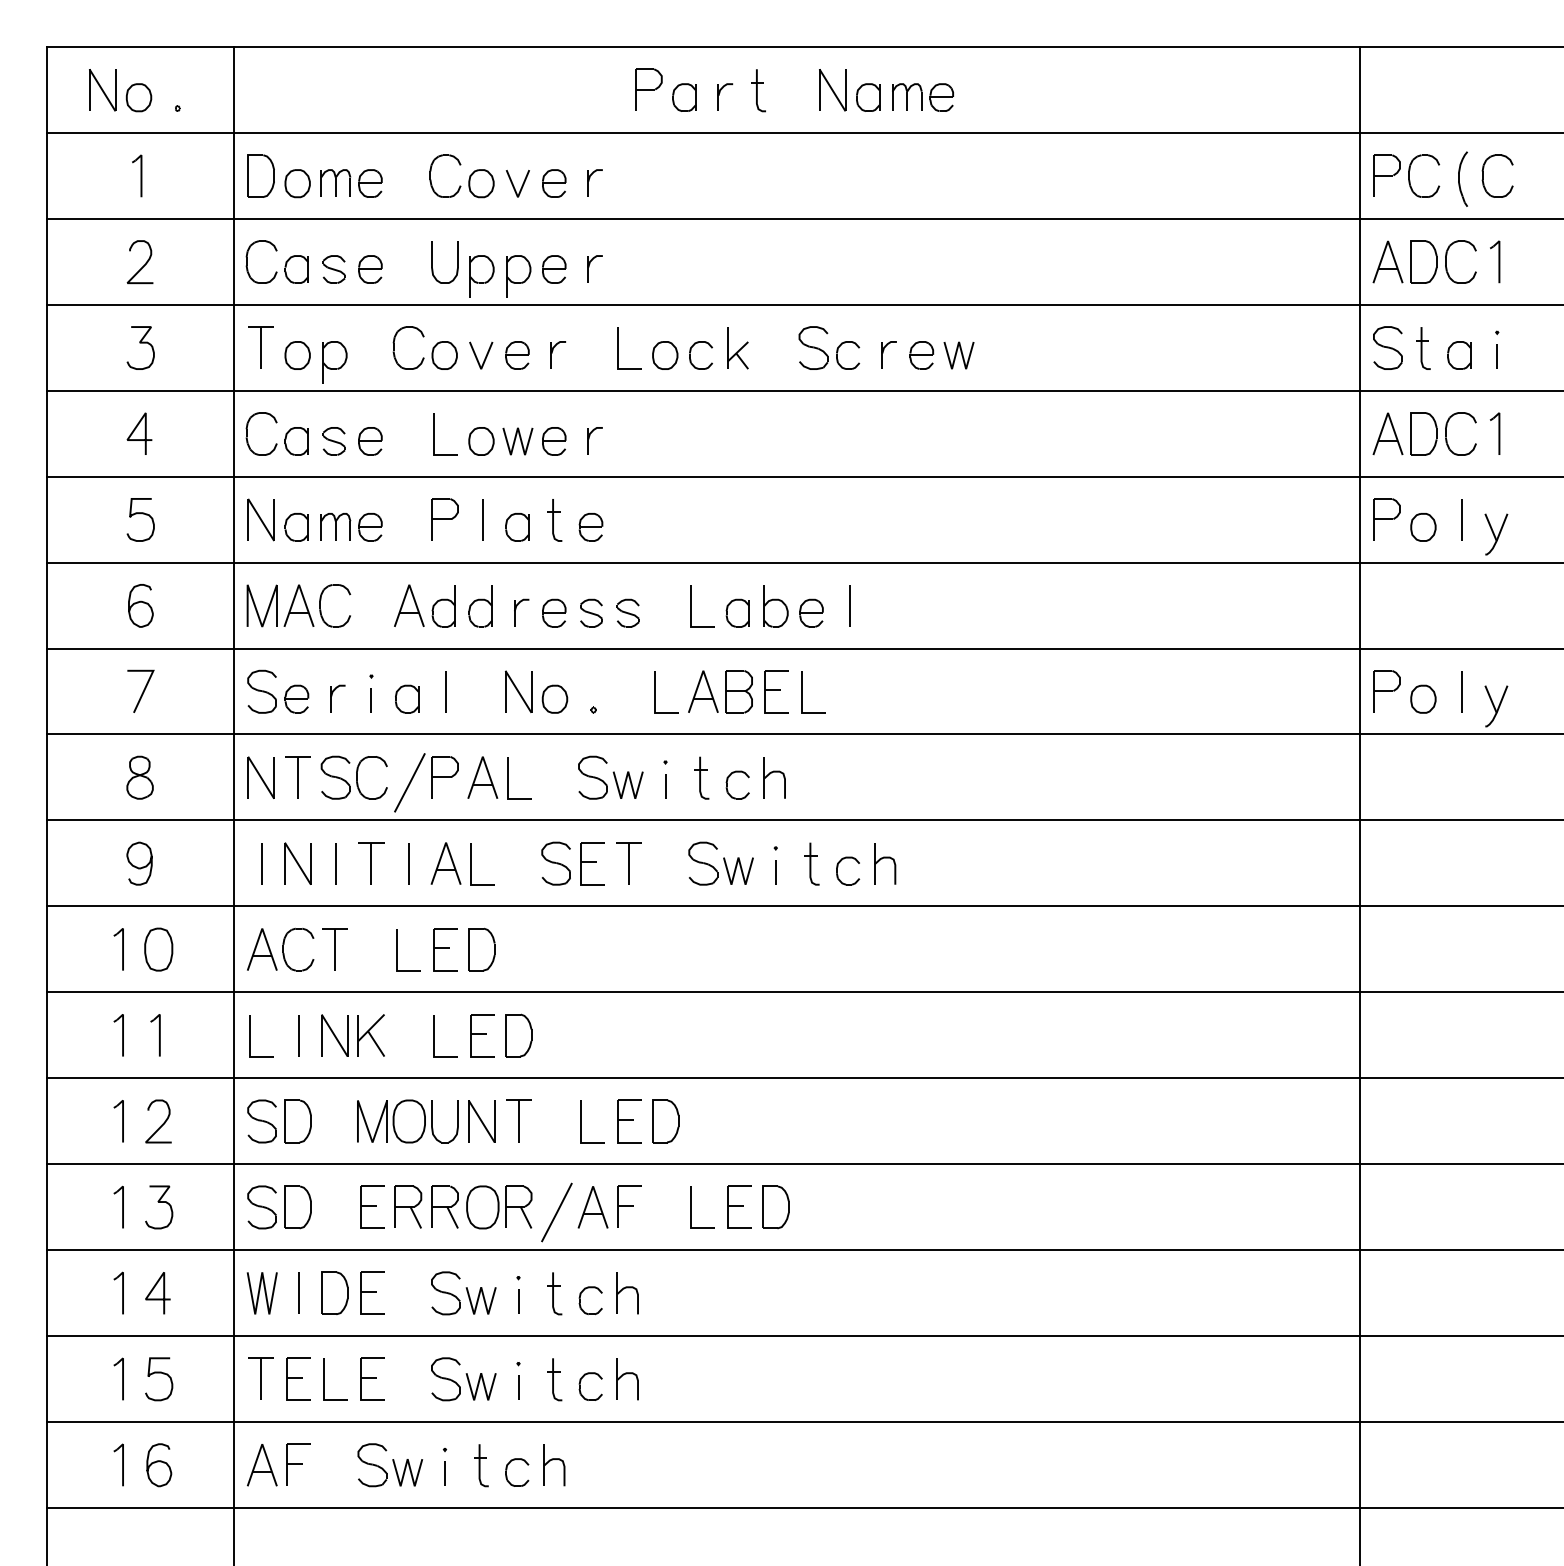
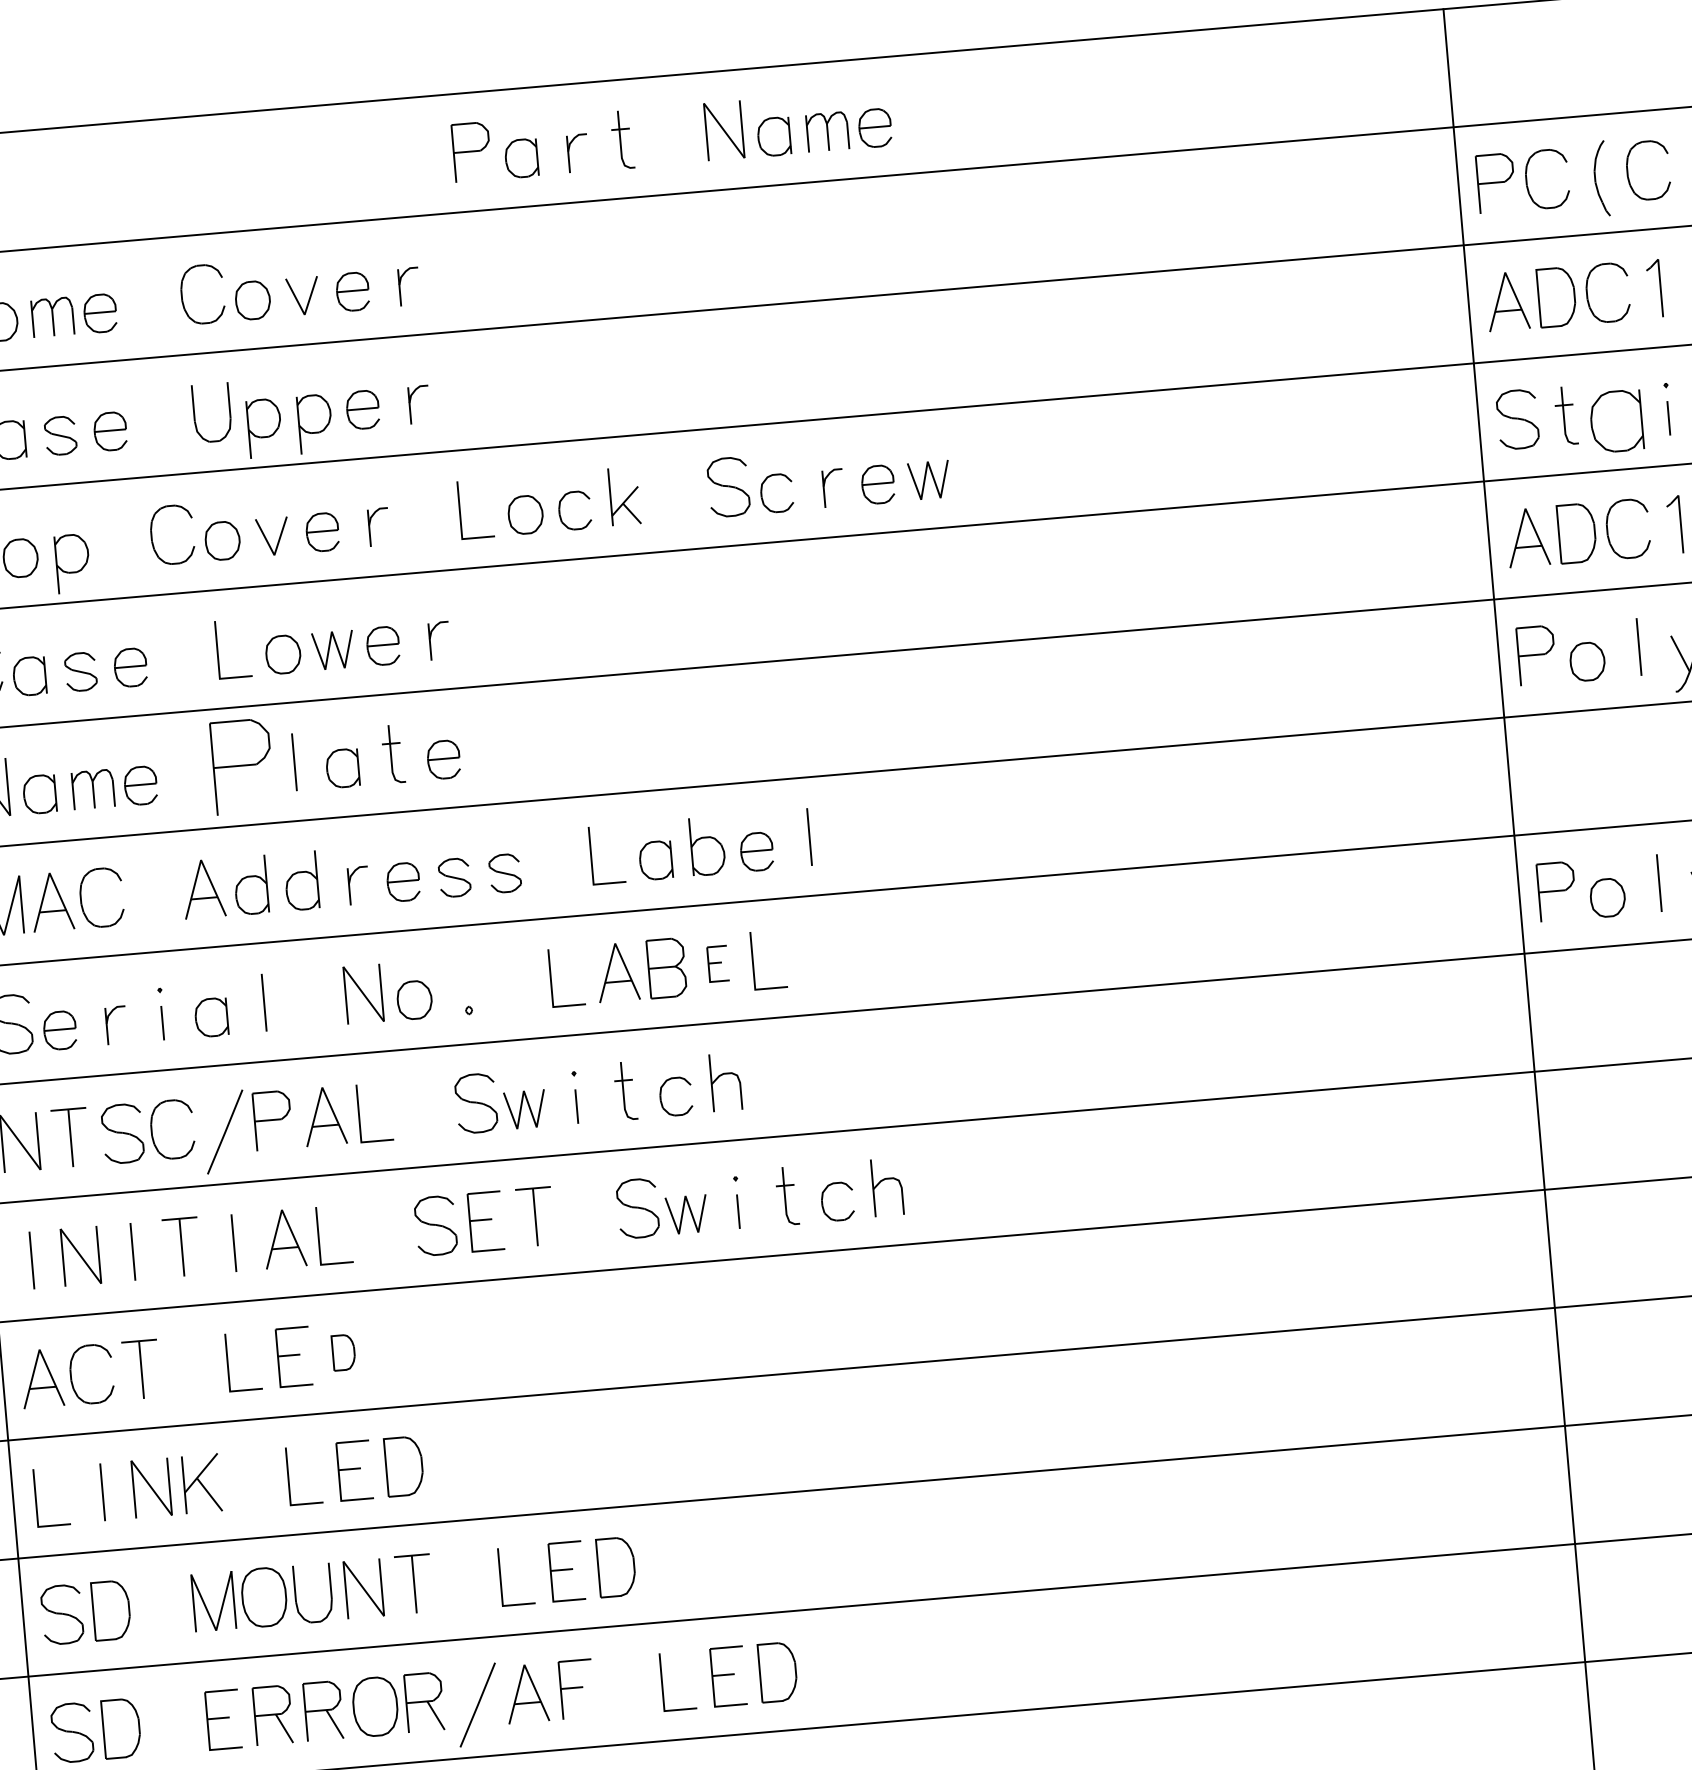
part: (1459, 355) -> (1616, 421), size x1.6
part: (444, 519) -> (241, 766), size x1.6
part: (776, 691) -> (718, 963), size x0.6
part: (481, 949) -> (343, 1352), size x0.6

